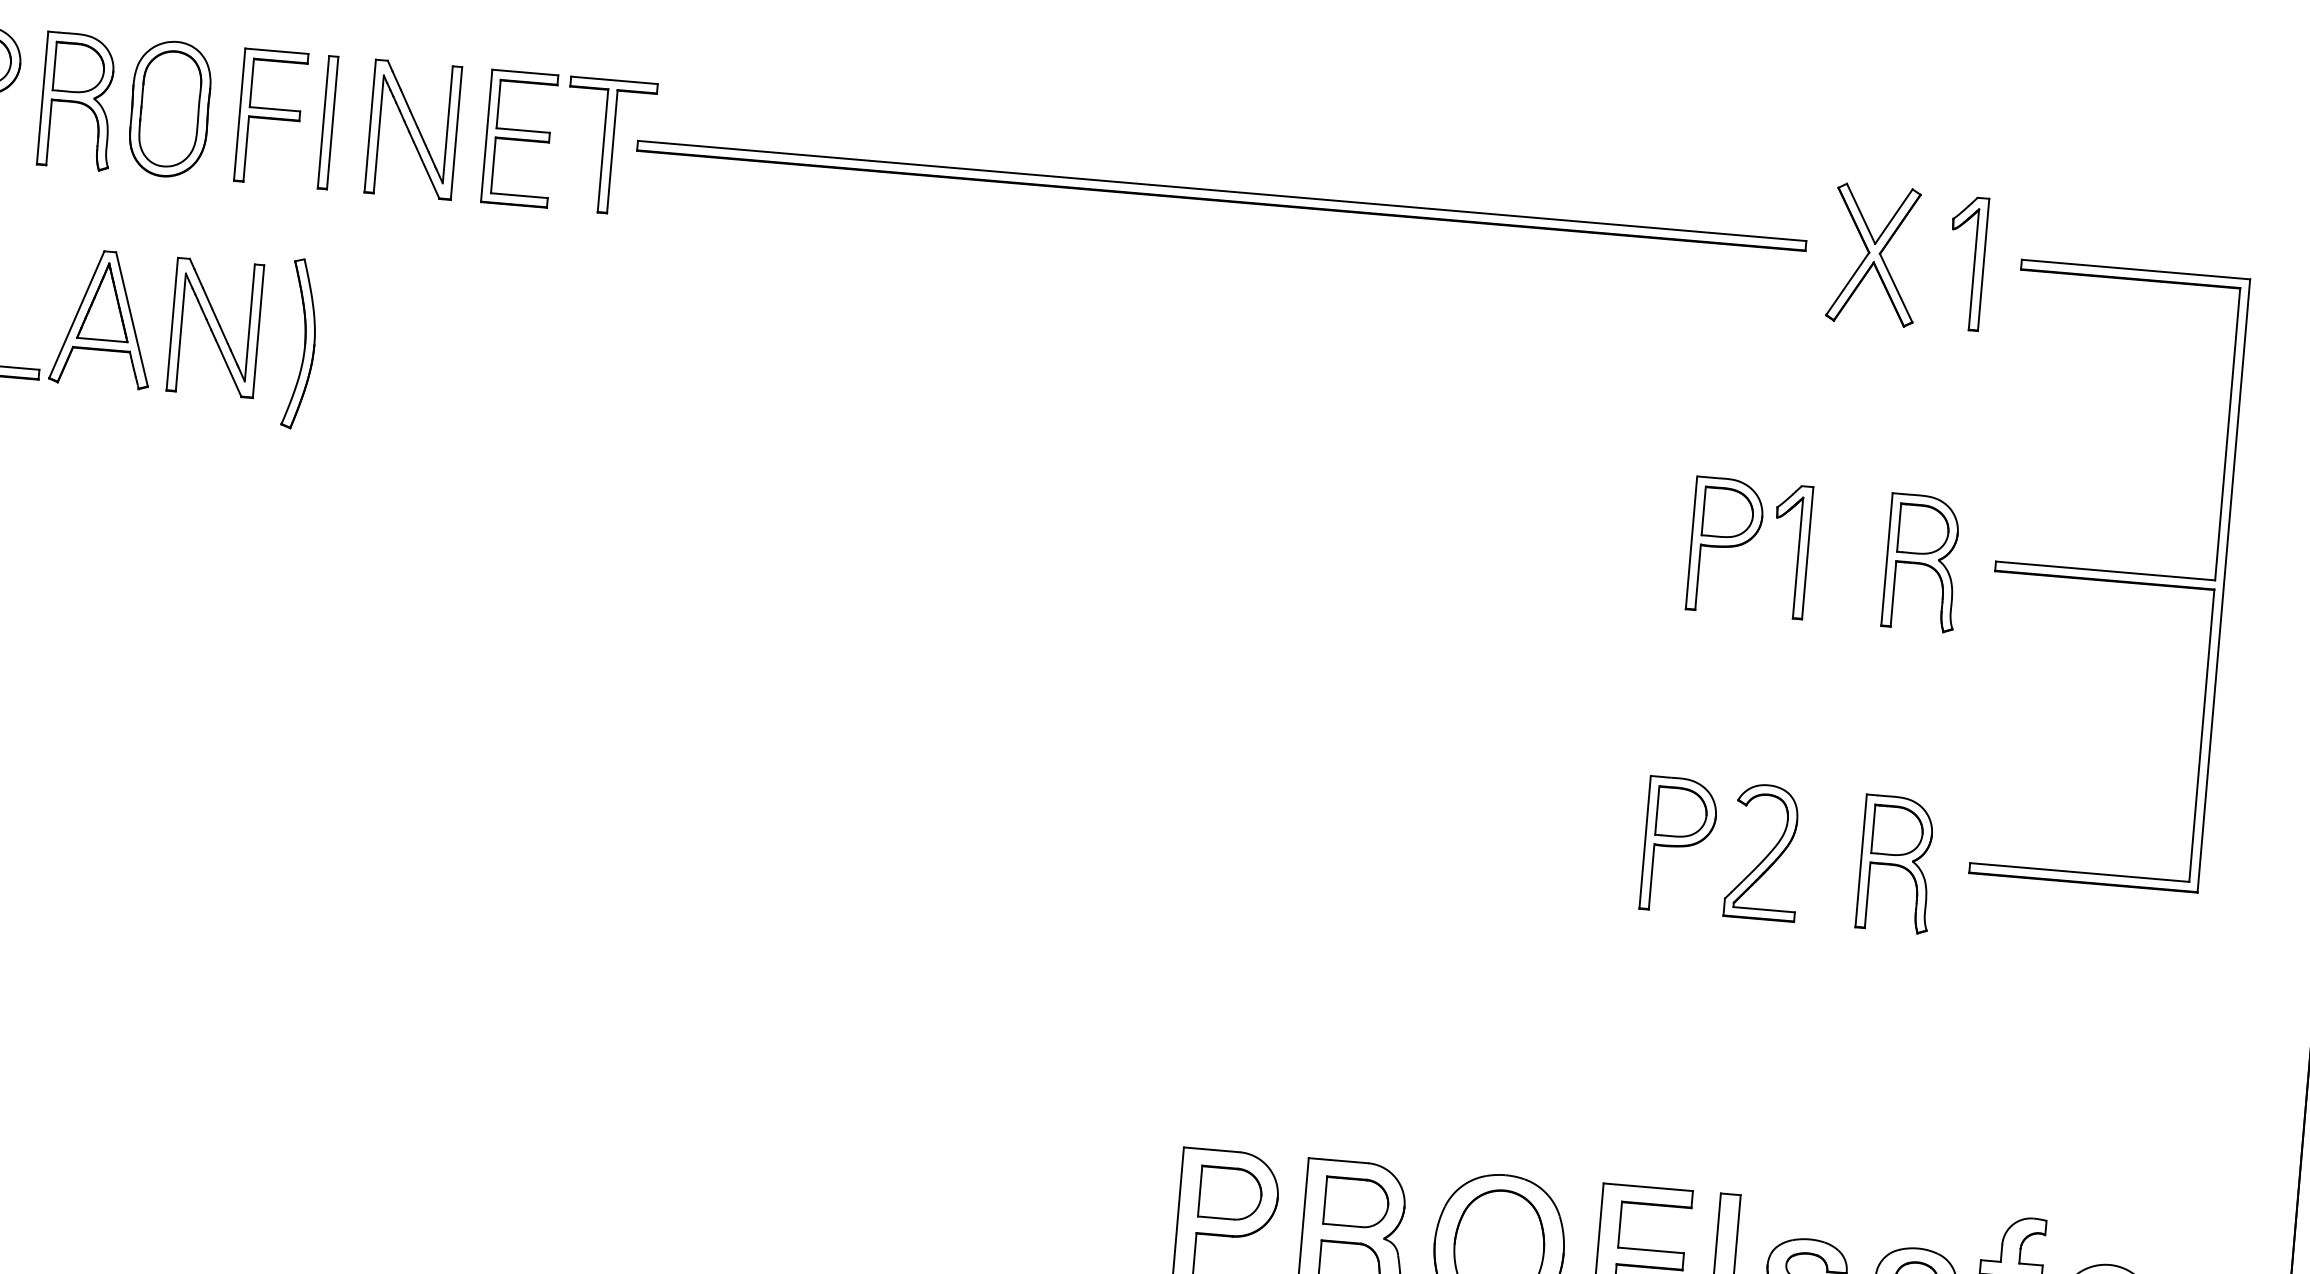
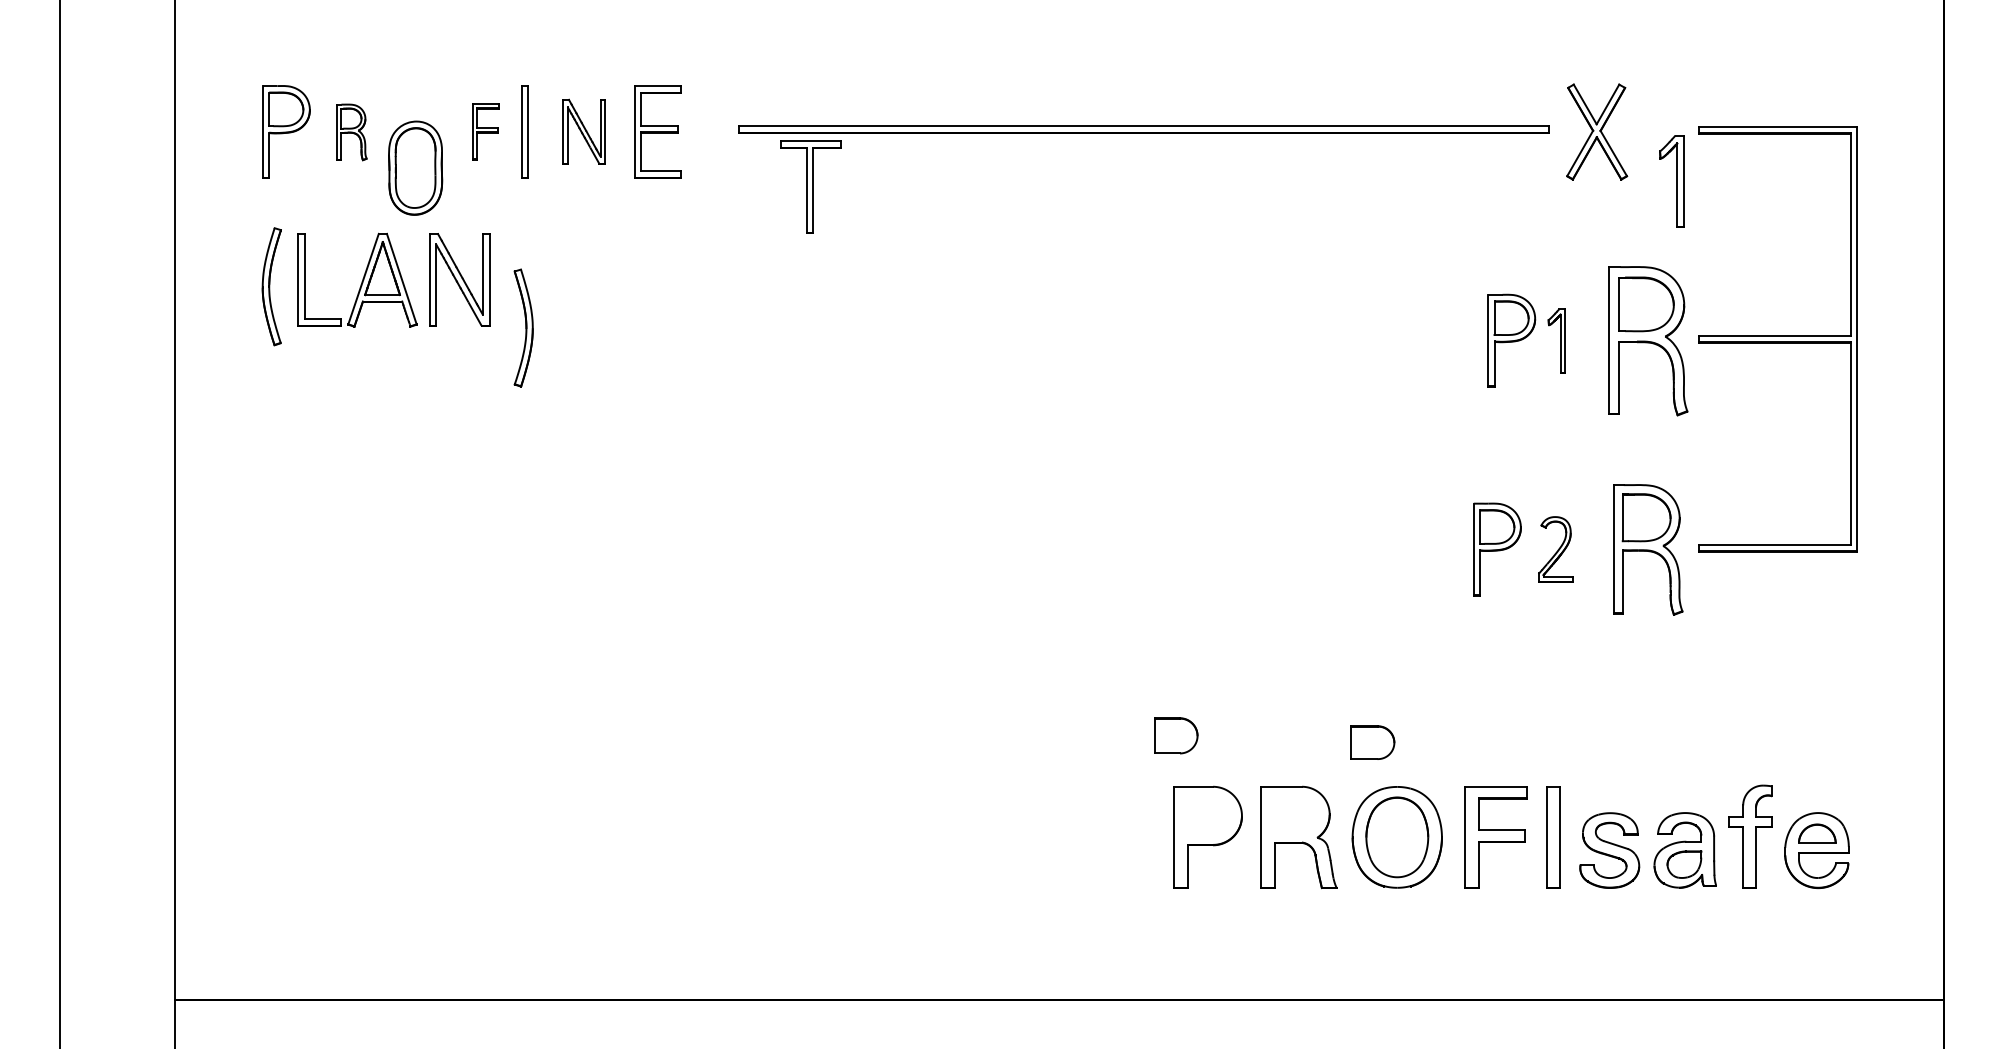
part: (77, 101) -> (351, 132), size x0.6
part: (170, 108) -> (415, 167), moved
part: (271, 116) -> (485, 131), size x0.6
part: (412, 128) -> (583, 131), size x0.7
part: (608, 145) -> (810, 186), moved
part: (1966, 263) -> (1671, 181), moved
part: (301, 343) -> (523, 327), moved
part: (1790, 550) -> (1556, 340), size x0.7
part: (1921, 562) -> (1647, 340), size x1.6
part: (1763, 852) -> (1555, 549), size x0.7
part: (1895, 863) -> (1647, 549), size x1.4
part: (1231, 1193) -> (1176, 735), moved
part: (1356, 1202) -> (1372, 742), moved

